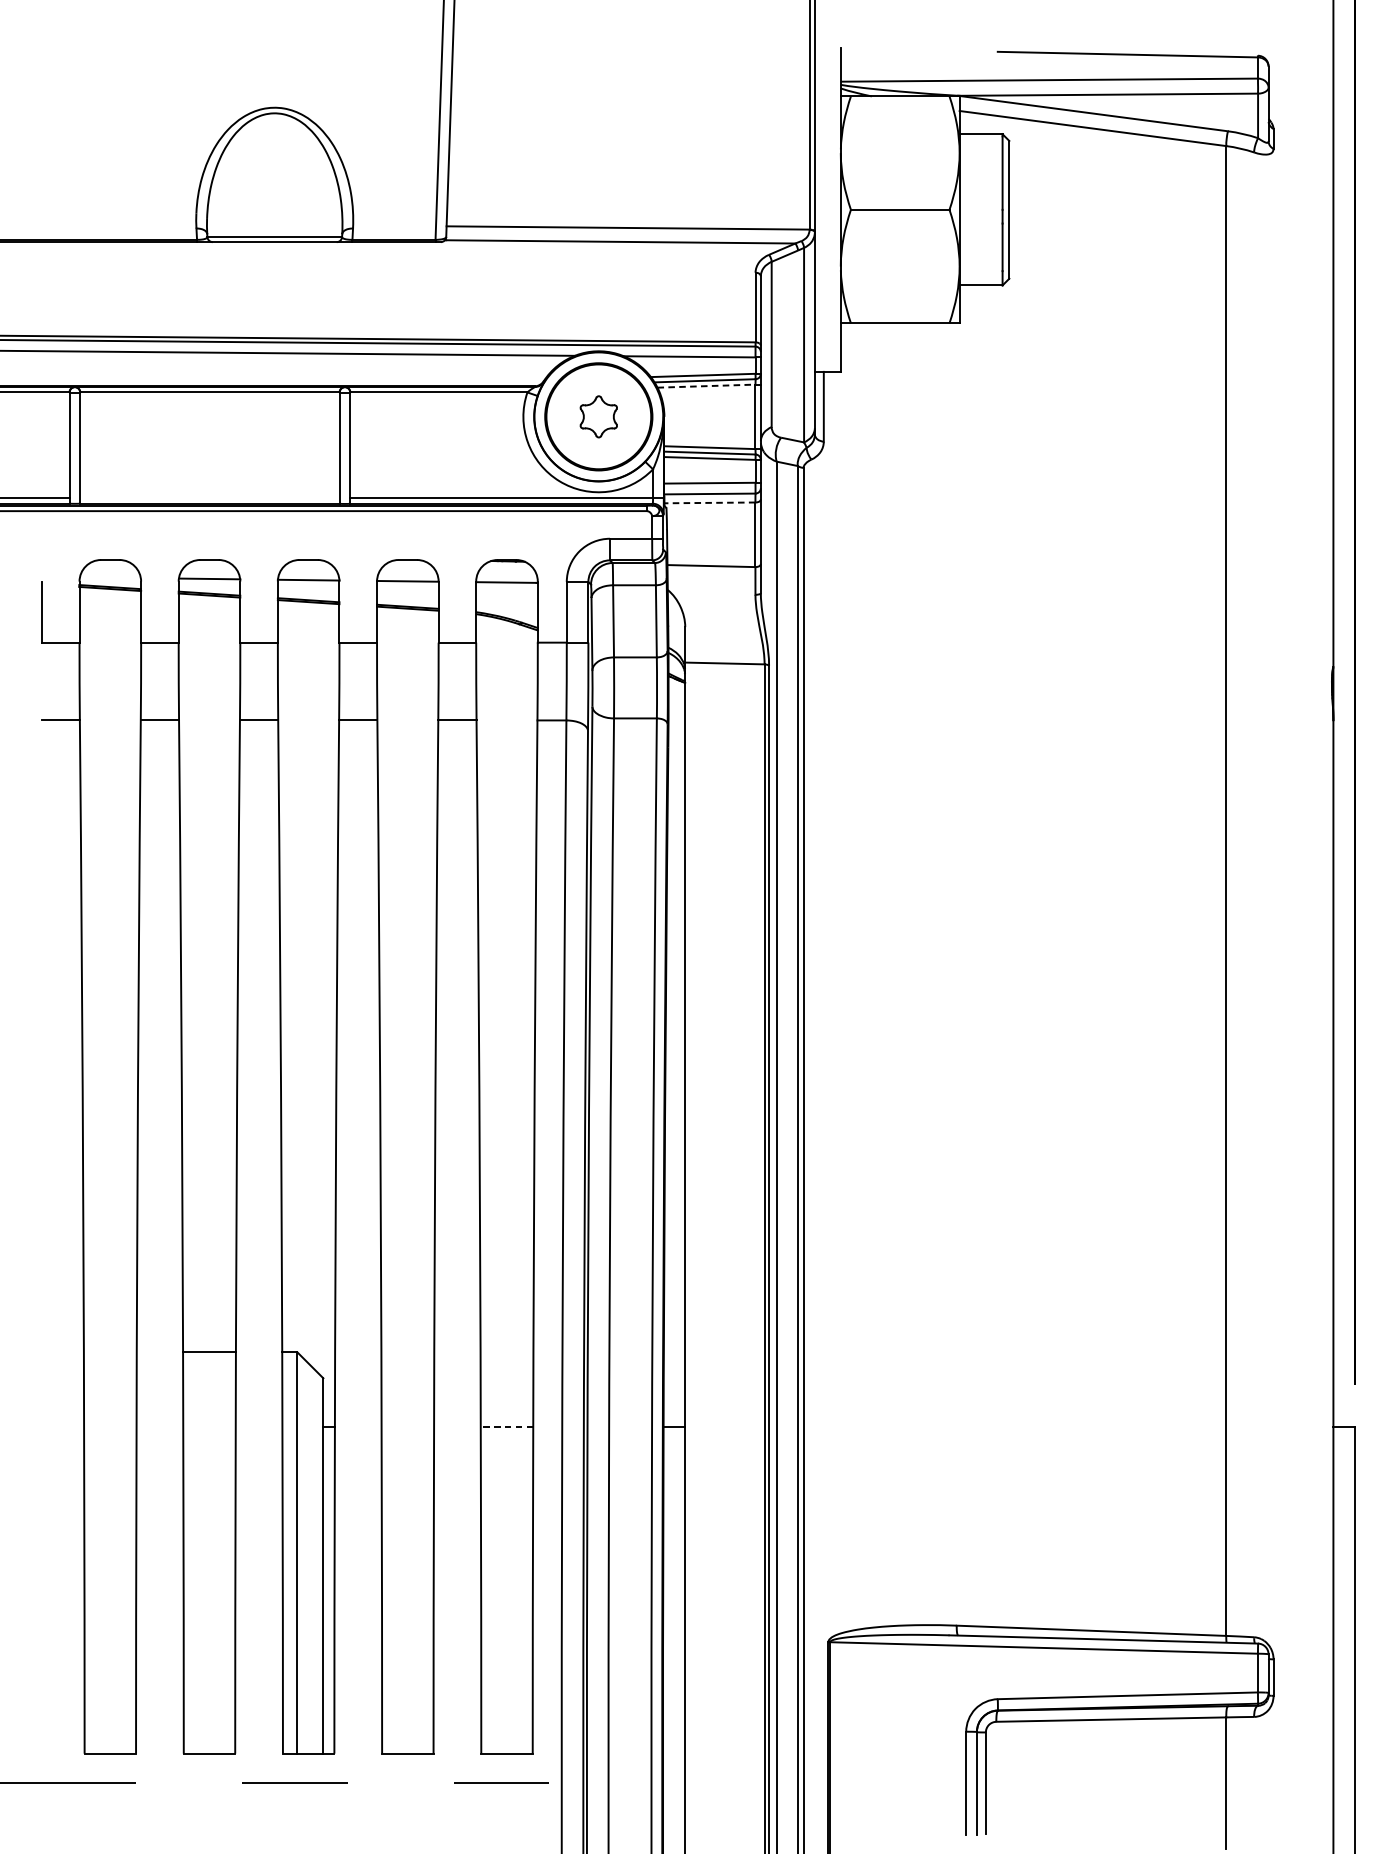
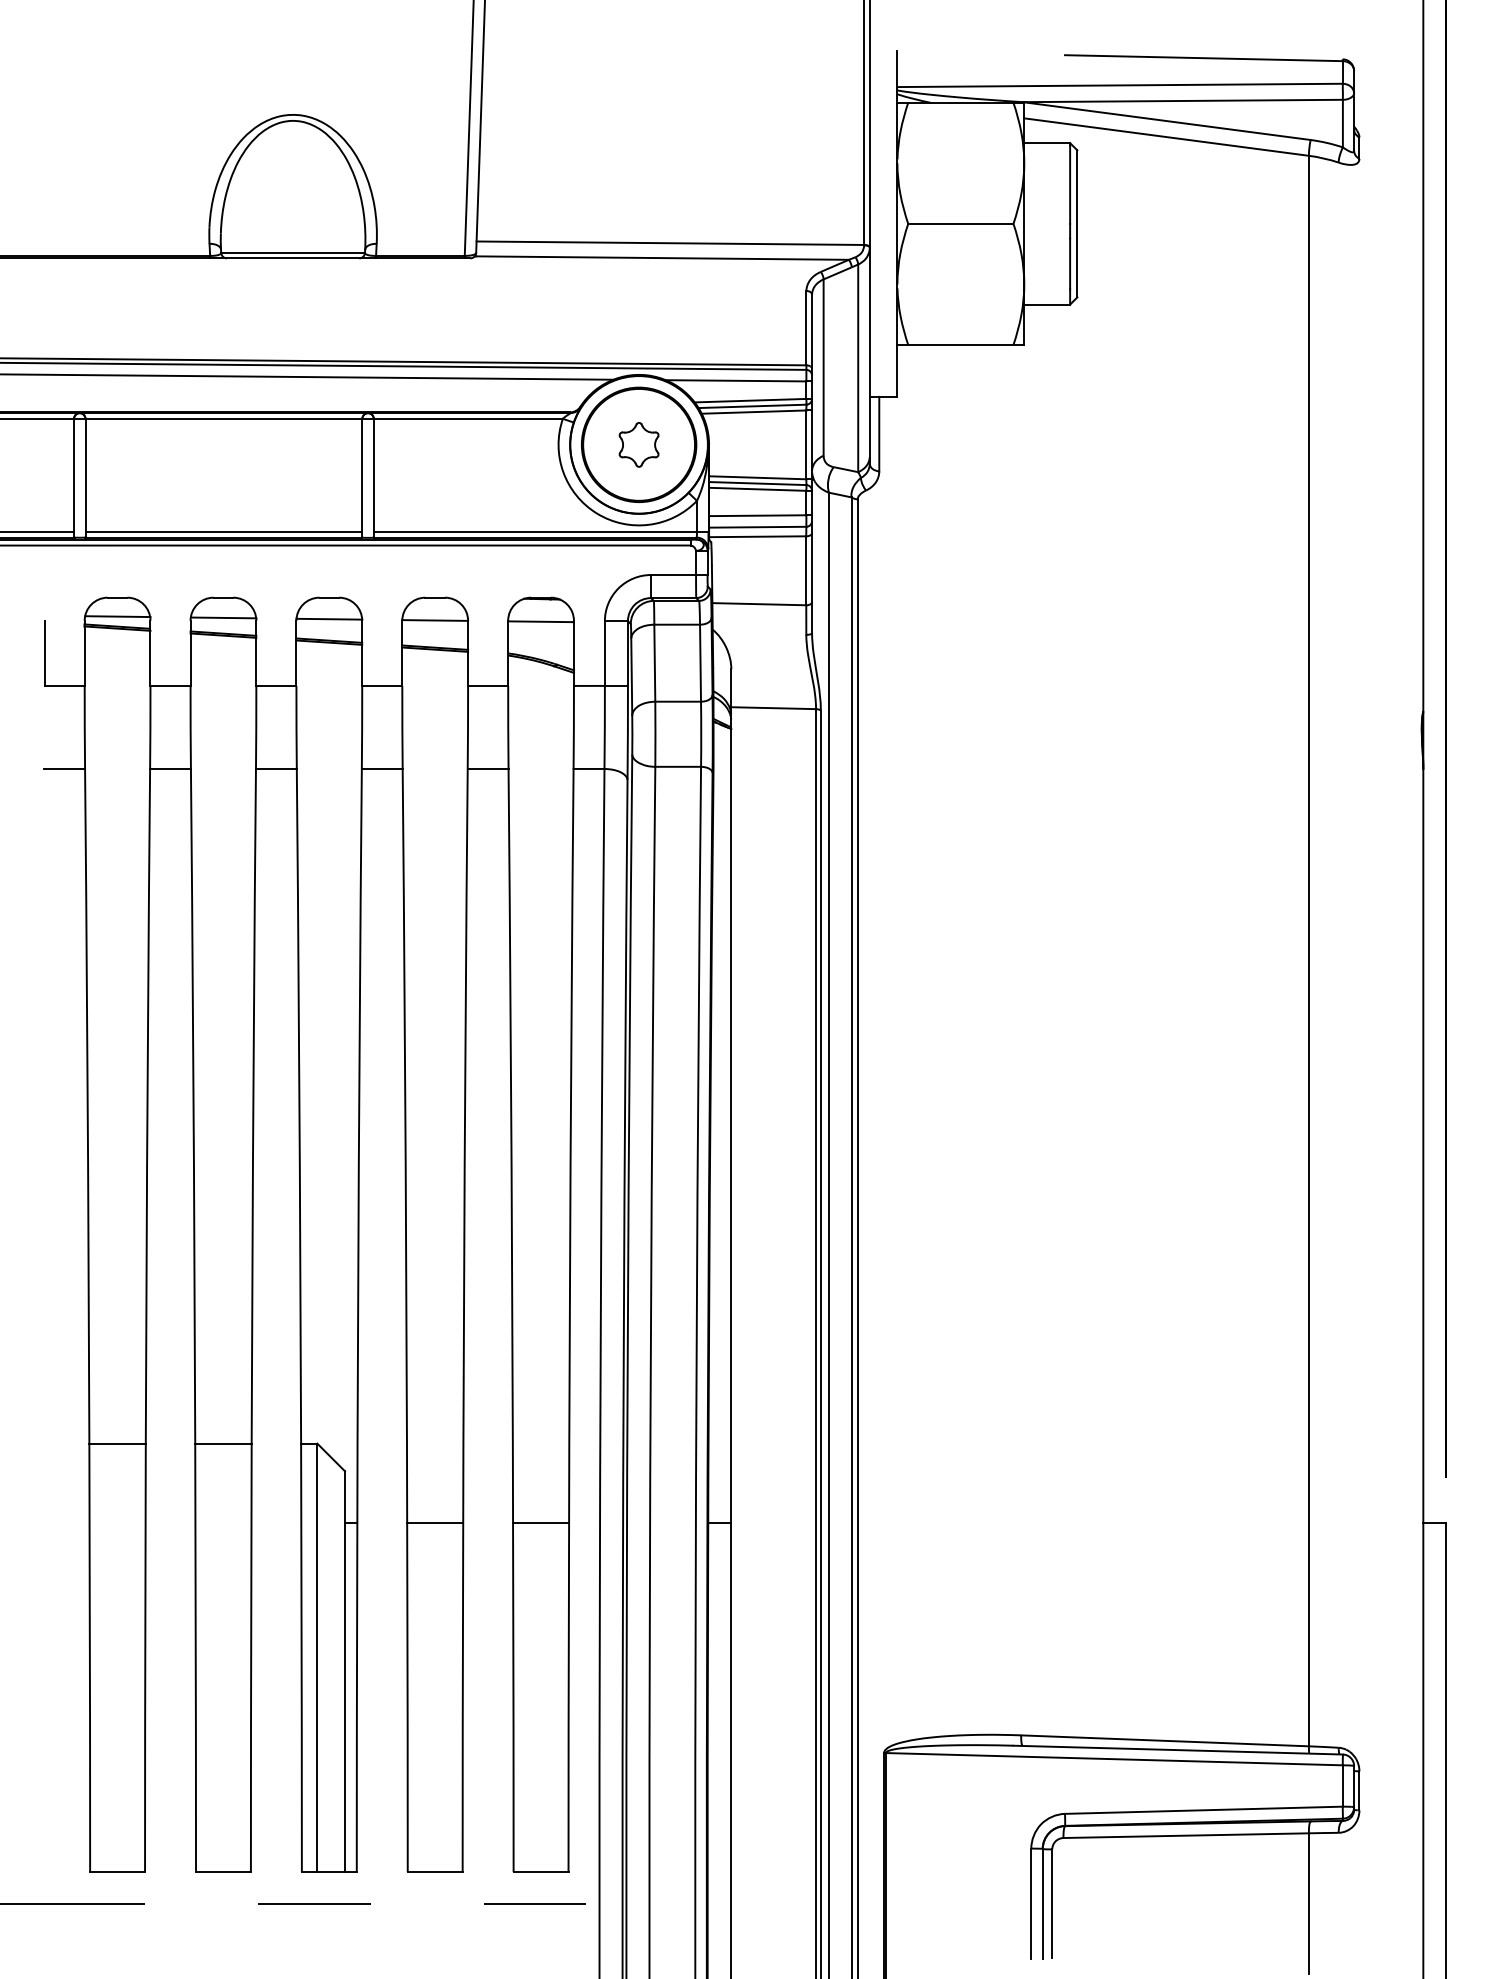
line: (706, 386) -> (754, 412), dashed -> solid
line: (209, 497) -> (223, 531), added
line: (709, 502) -> (757, 536), dashed -> solid
line: (110, 577) -> (117, 616), added
line: (110, 1352) -> (117, 1443), added
line: (408, 1427) -> (435, 1523), added
line: (507, 1427) -> (541, 1523), dashed -> solid

